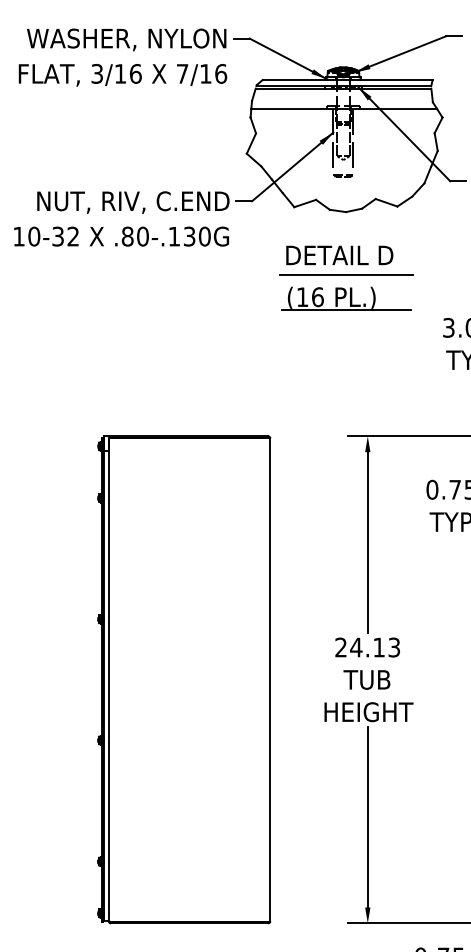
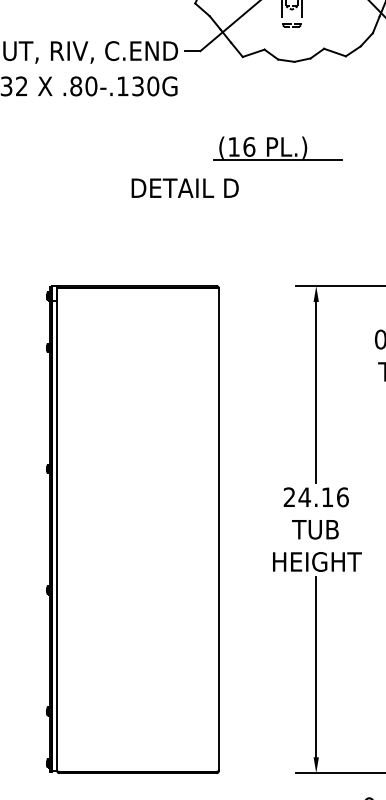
text: (339, 255) -> (184, 188), moved
line: (346, 274) -> (294, 124), removed
part: (346, 298) -> (277, 148), moved
text: (394, 647) -> (342, 497), 24.13 -> 24.16

